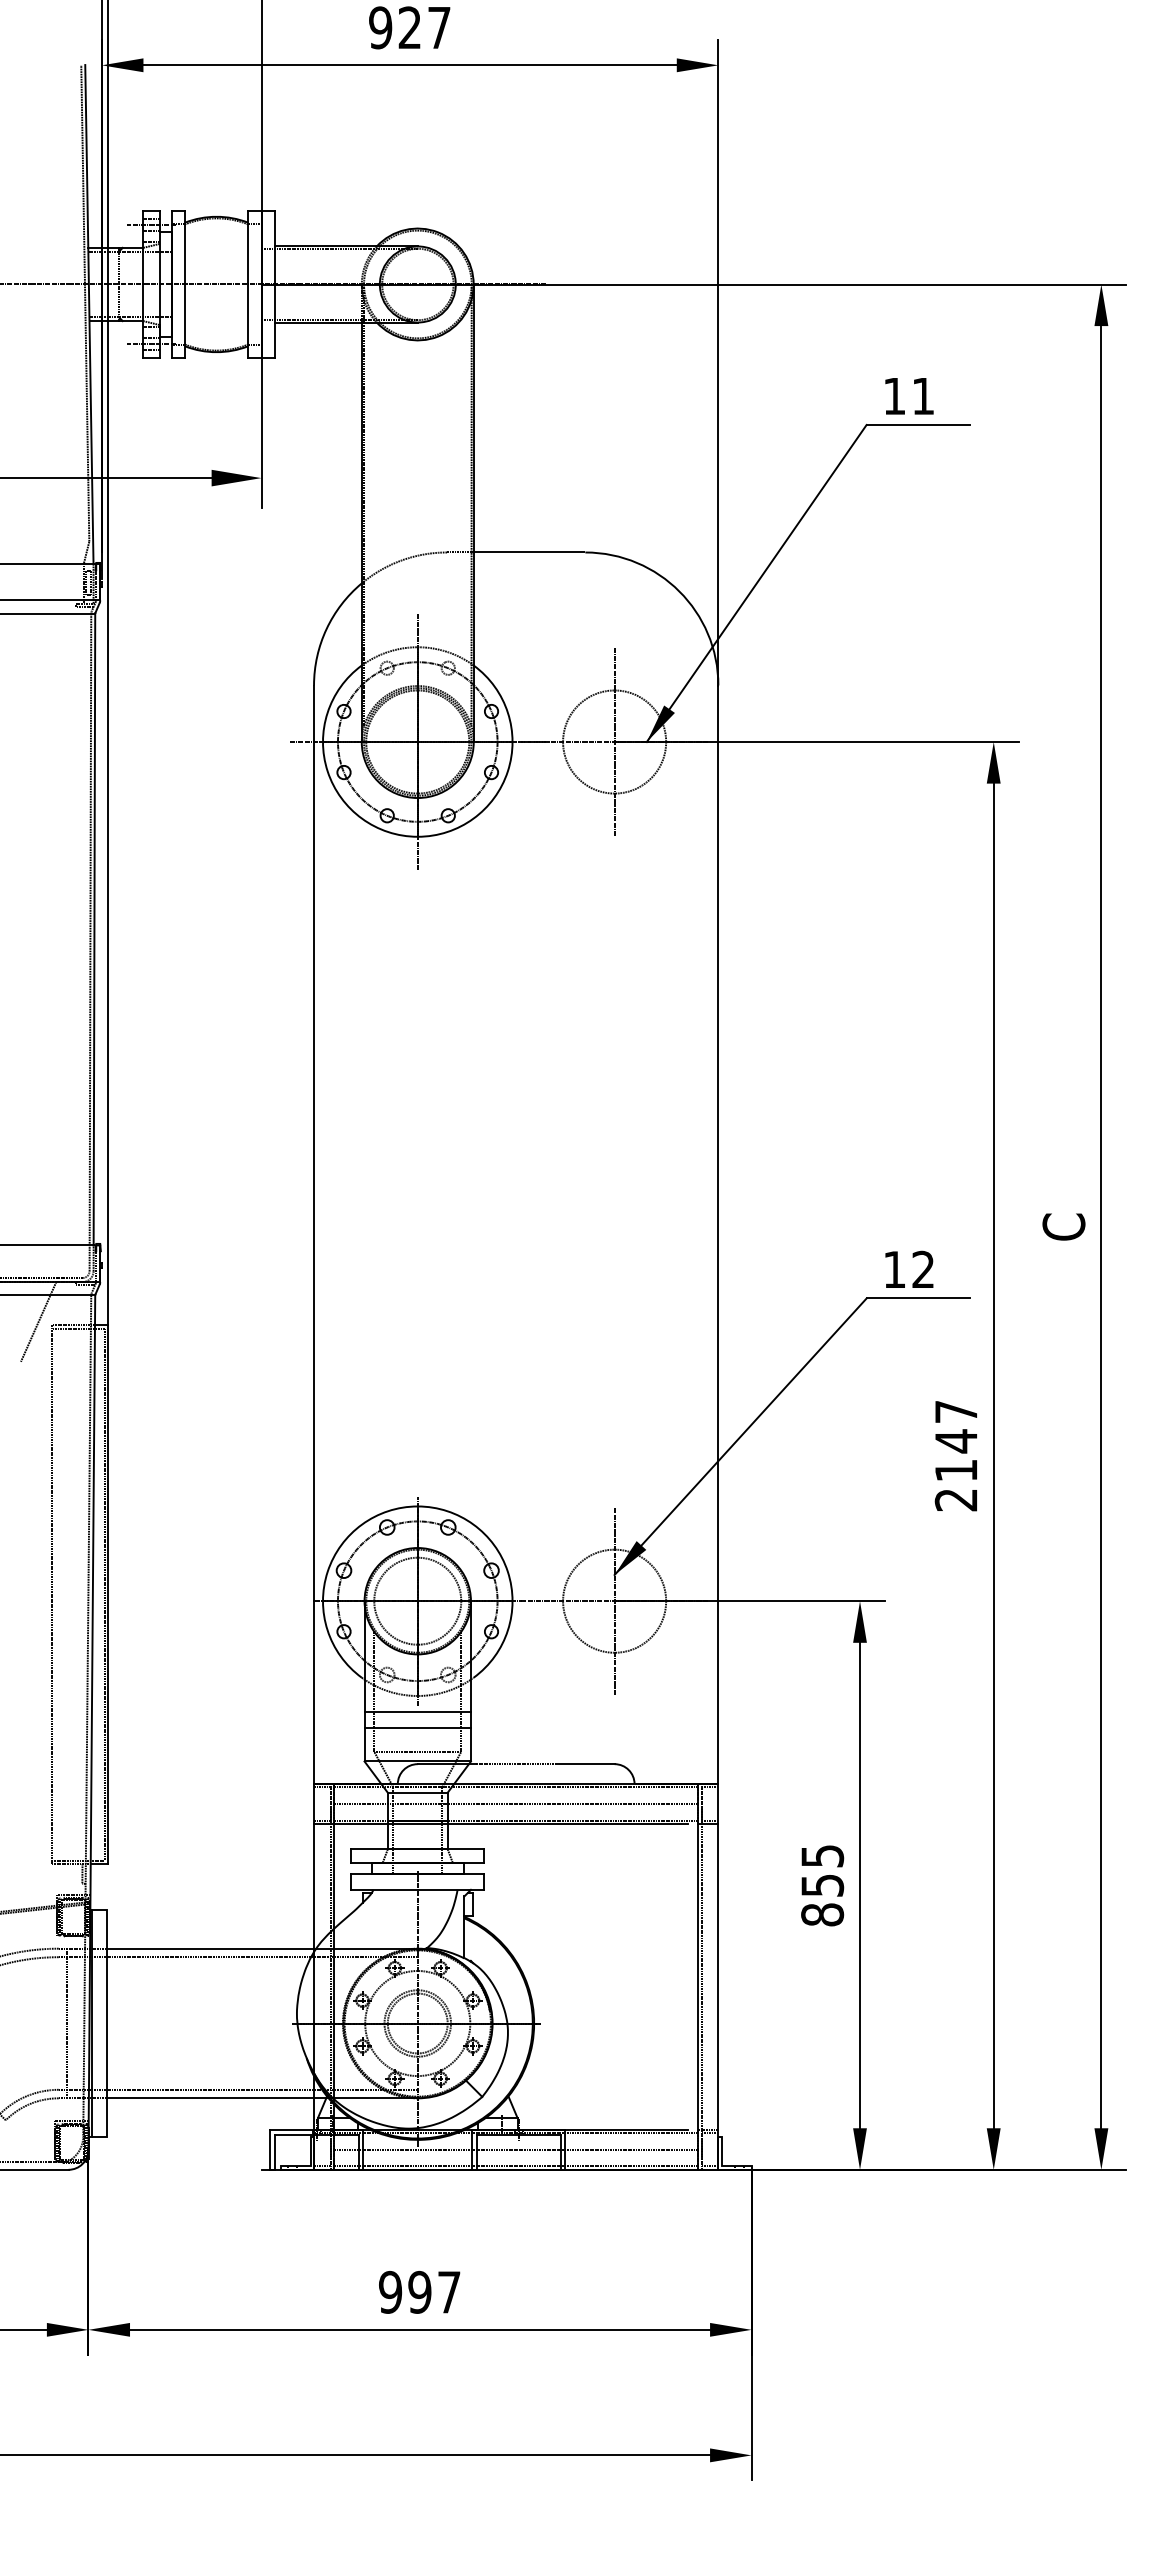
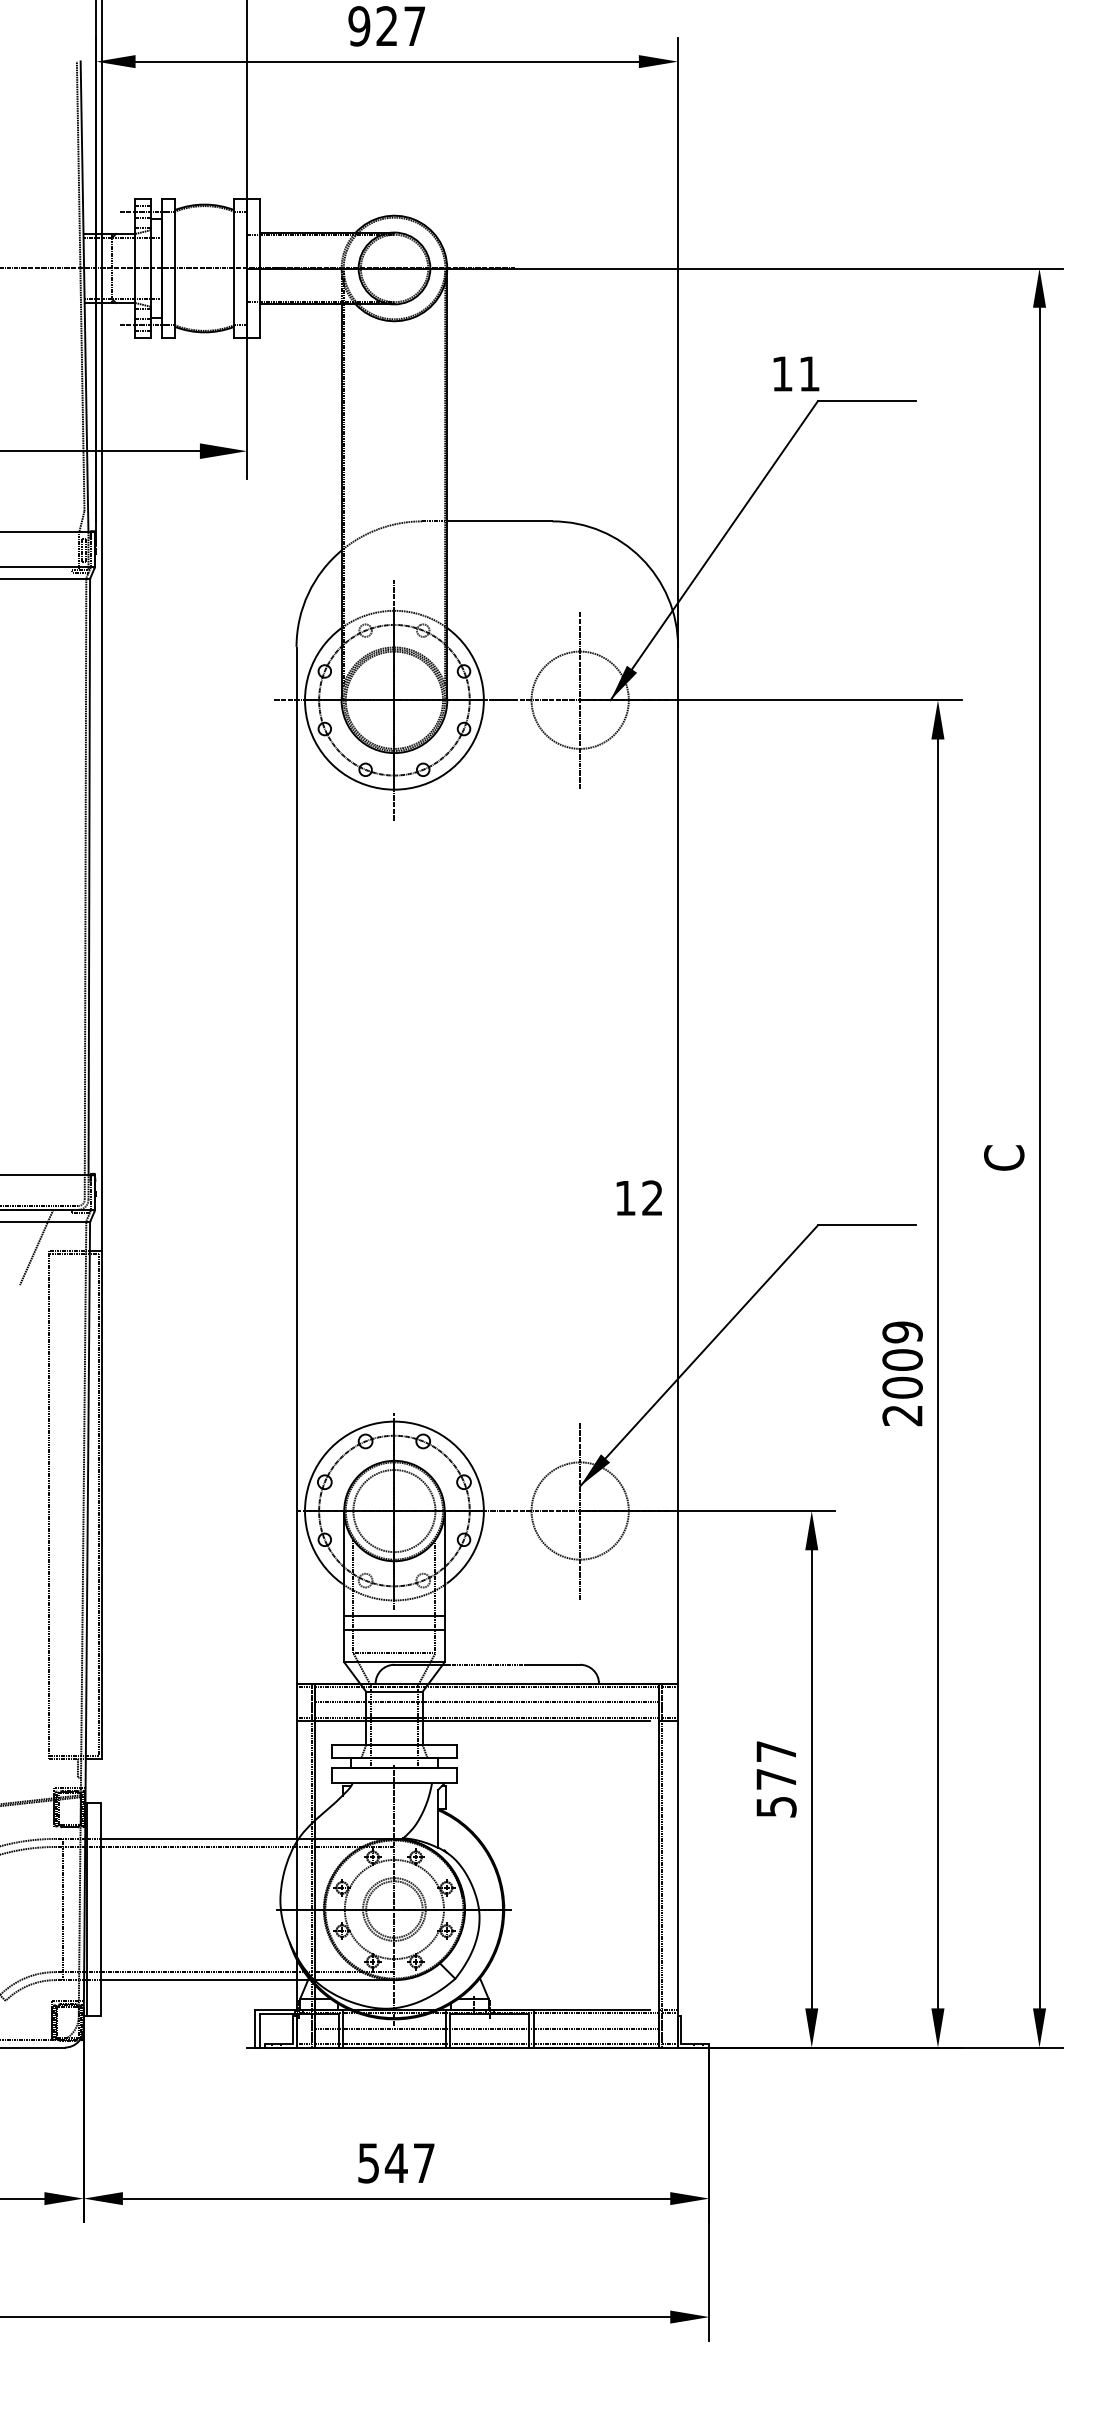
text: (909, 395) -> (796, 373), moved
text: (908, 1268) -> (638, 1197), moved
text: (956, 1440) -> (902, 1359), 2147 -> 2009
text: (822, 1885) -> (776, 1779), 855 -> 577
text: (405, 2292) -> (382, 2163), 997 -> 547

